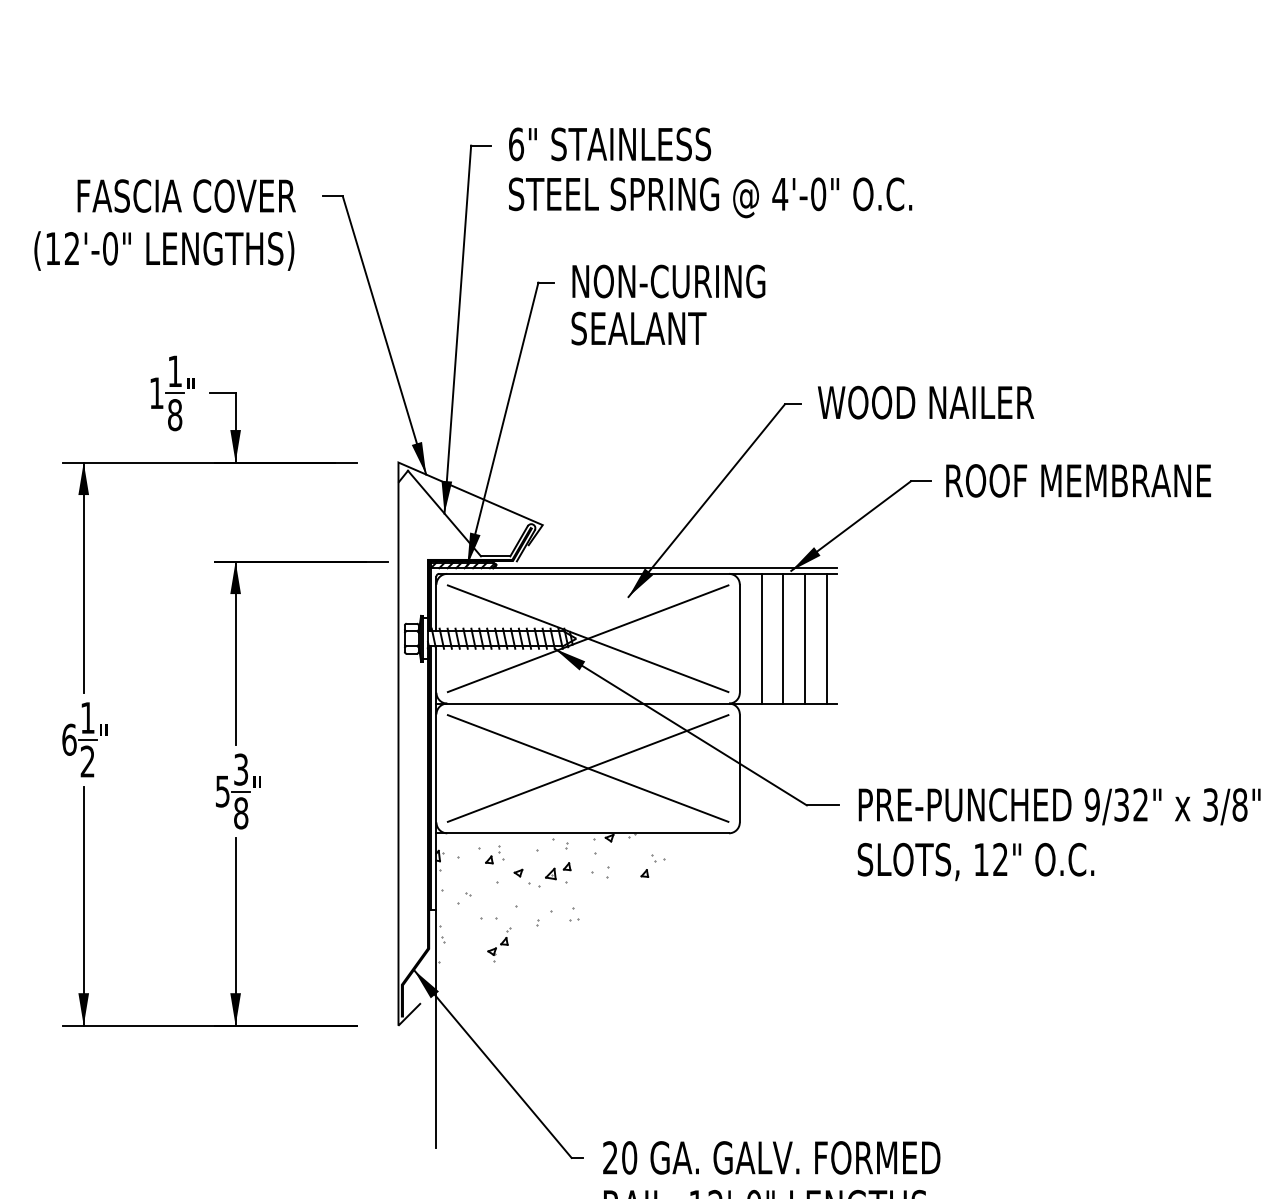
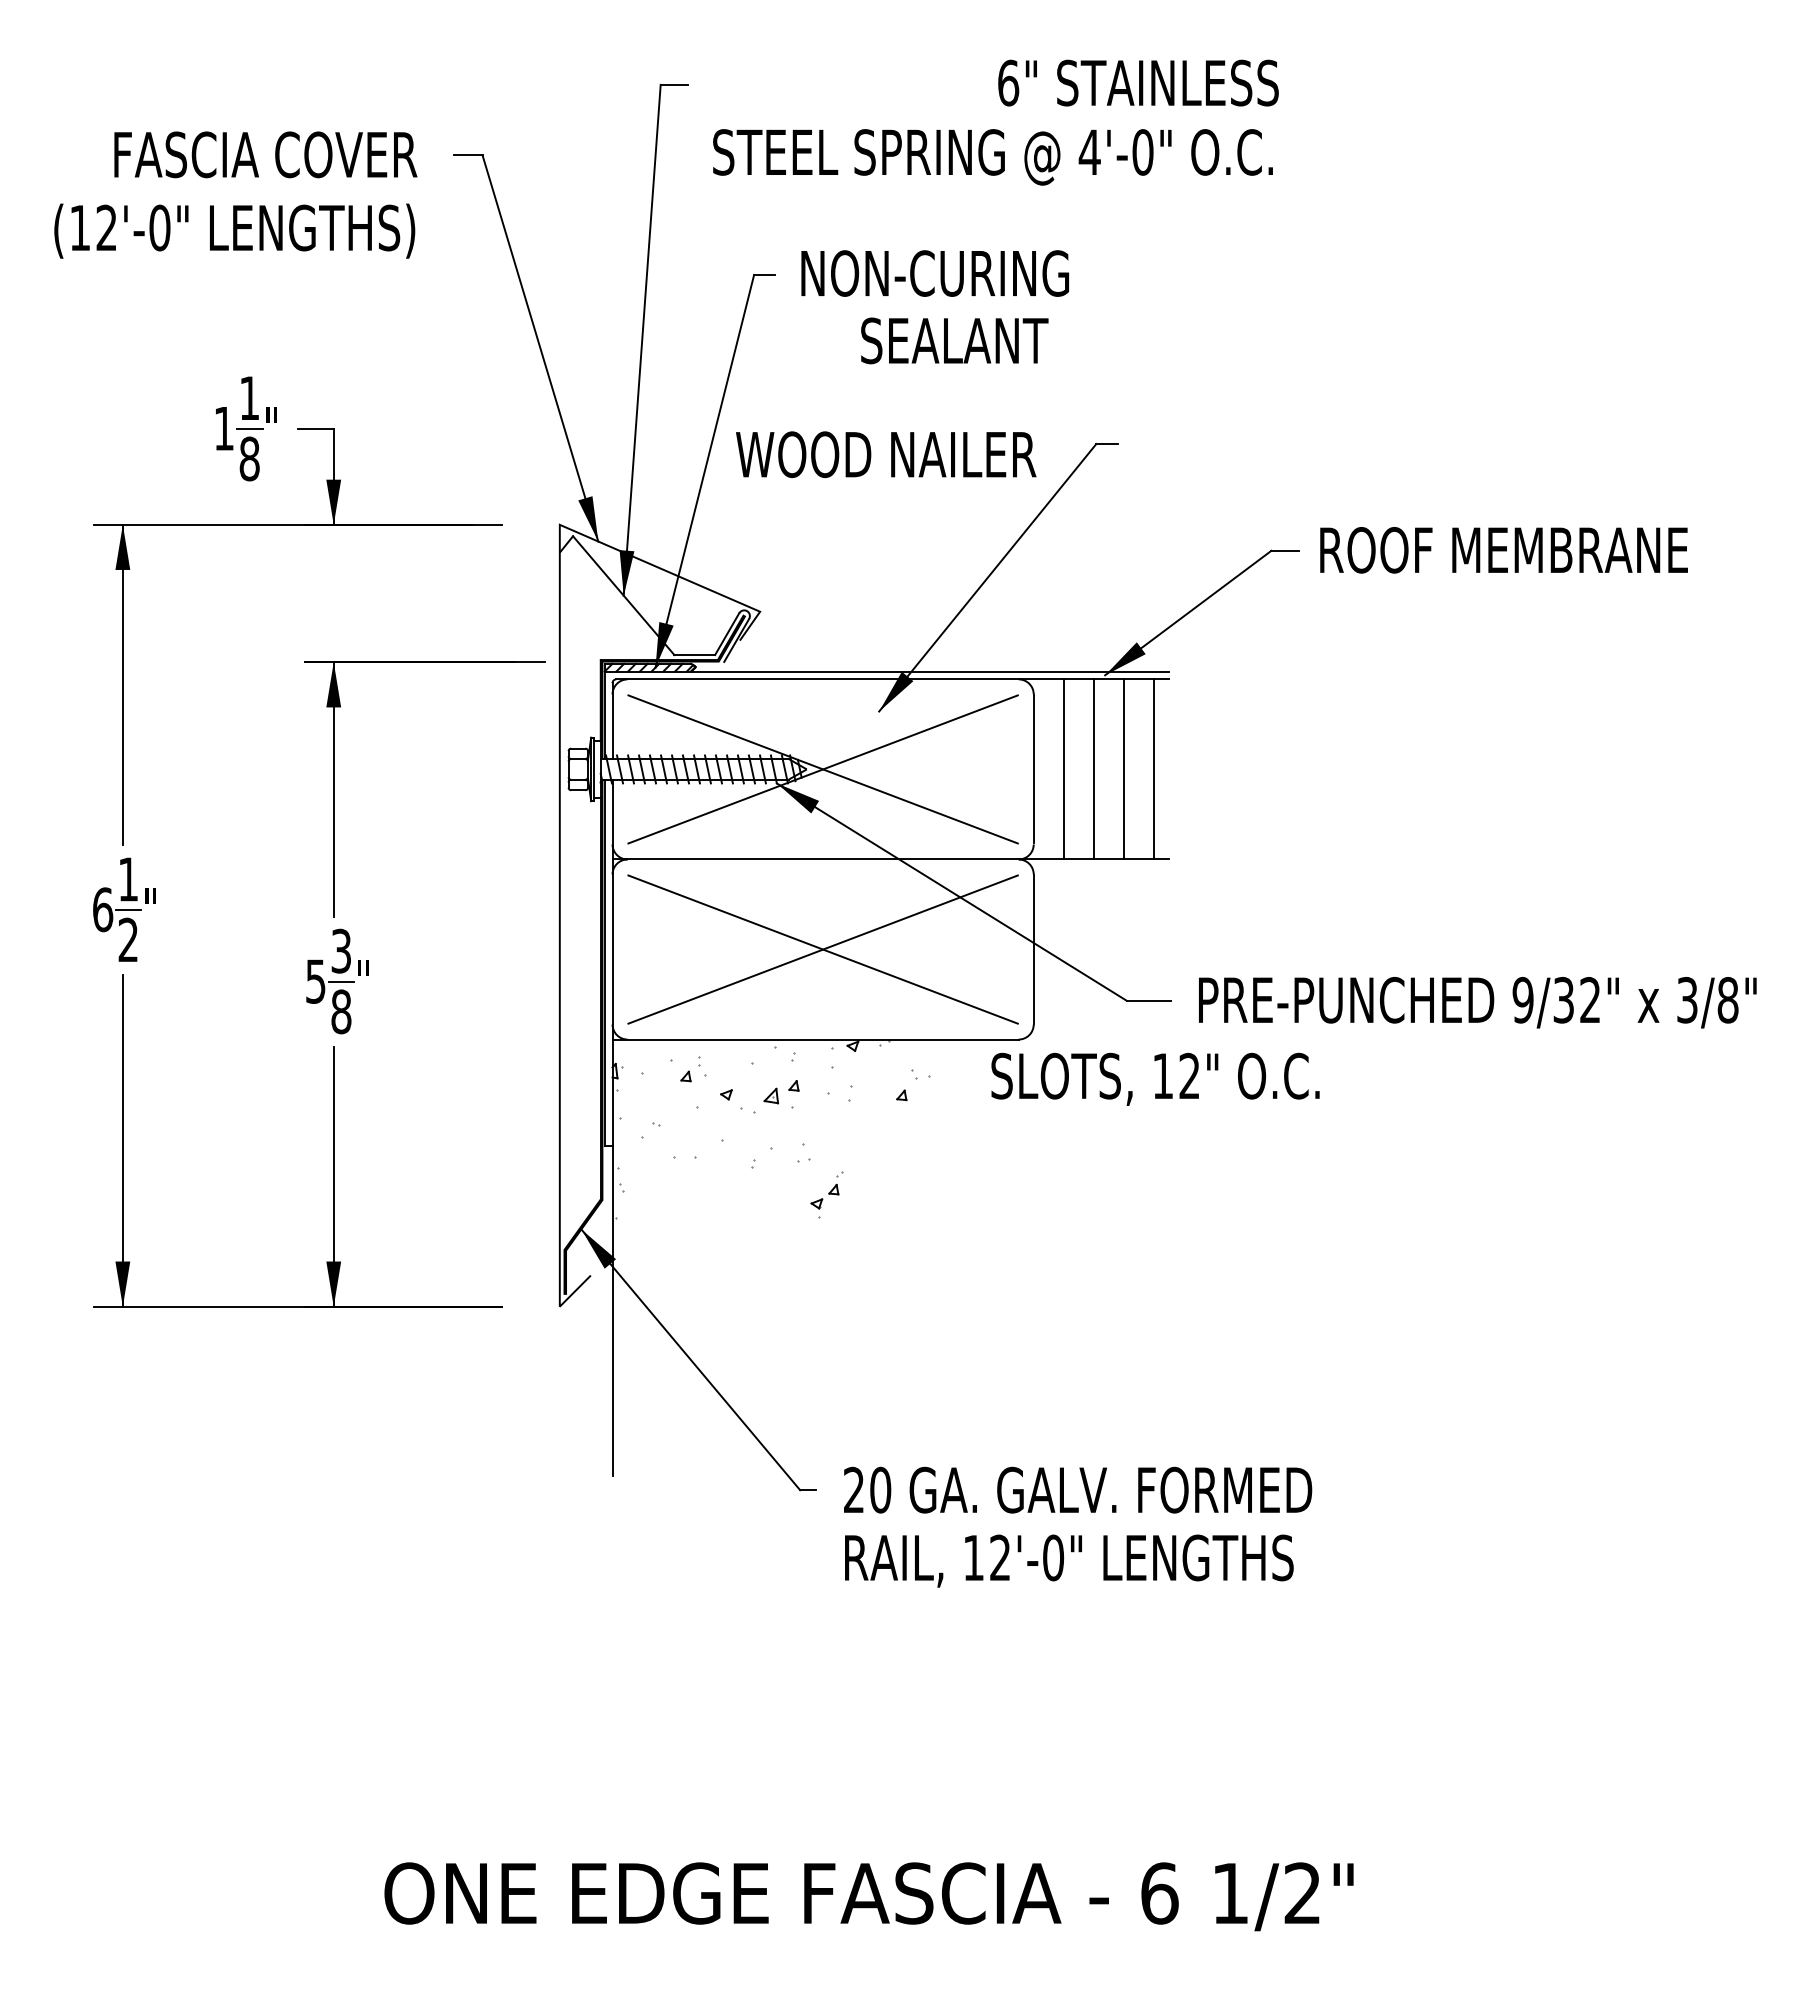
text: (610, 143) -> (1138, 82), moved
text: (638, 328) -> (954, 340), moved
text: (926, 402) -> (886, 454), moved
text: (975, 861) -> (1155, 1078), moved
part: (499, 944) -> (826, 1194), moved

